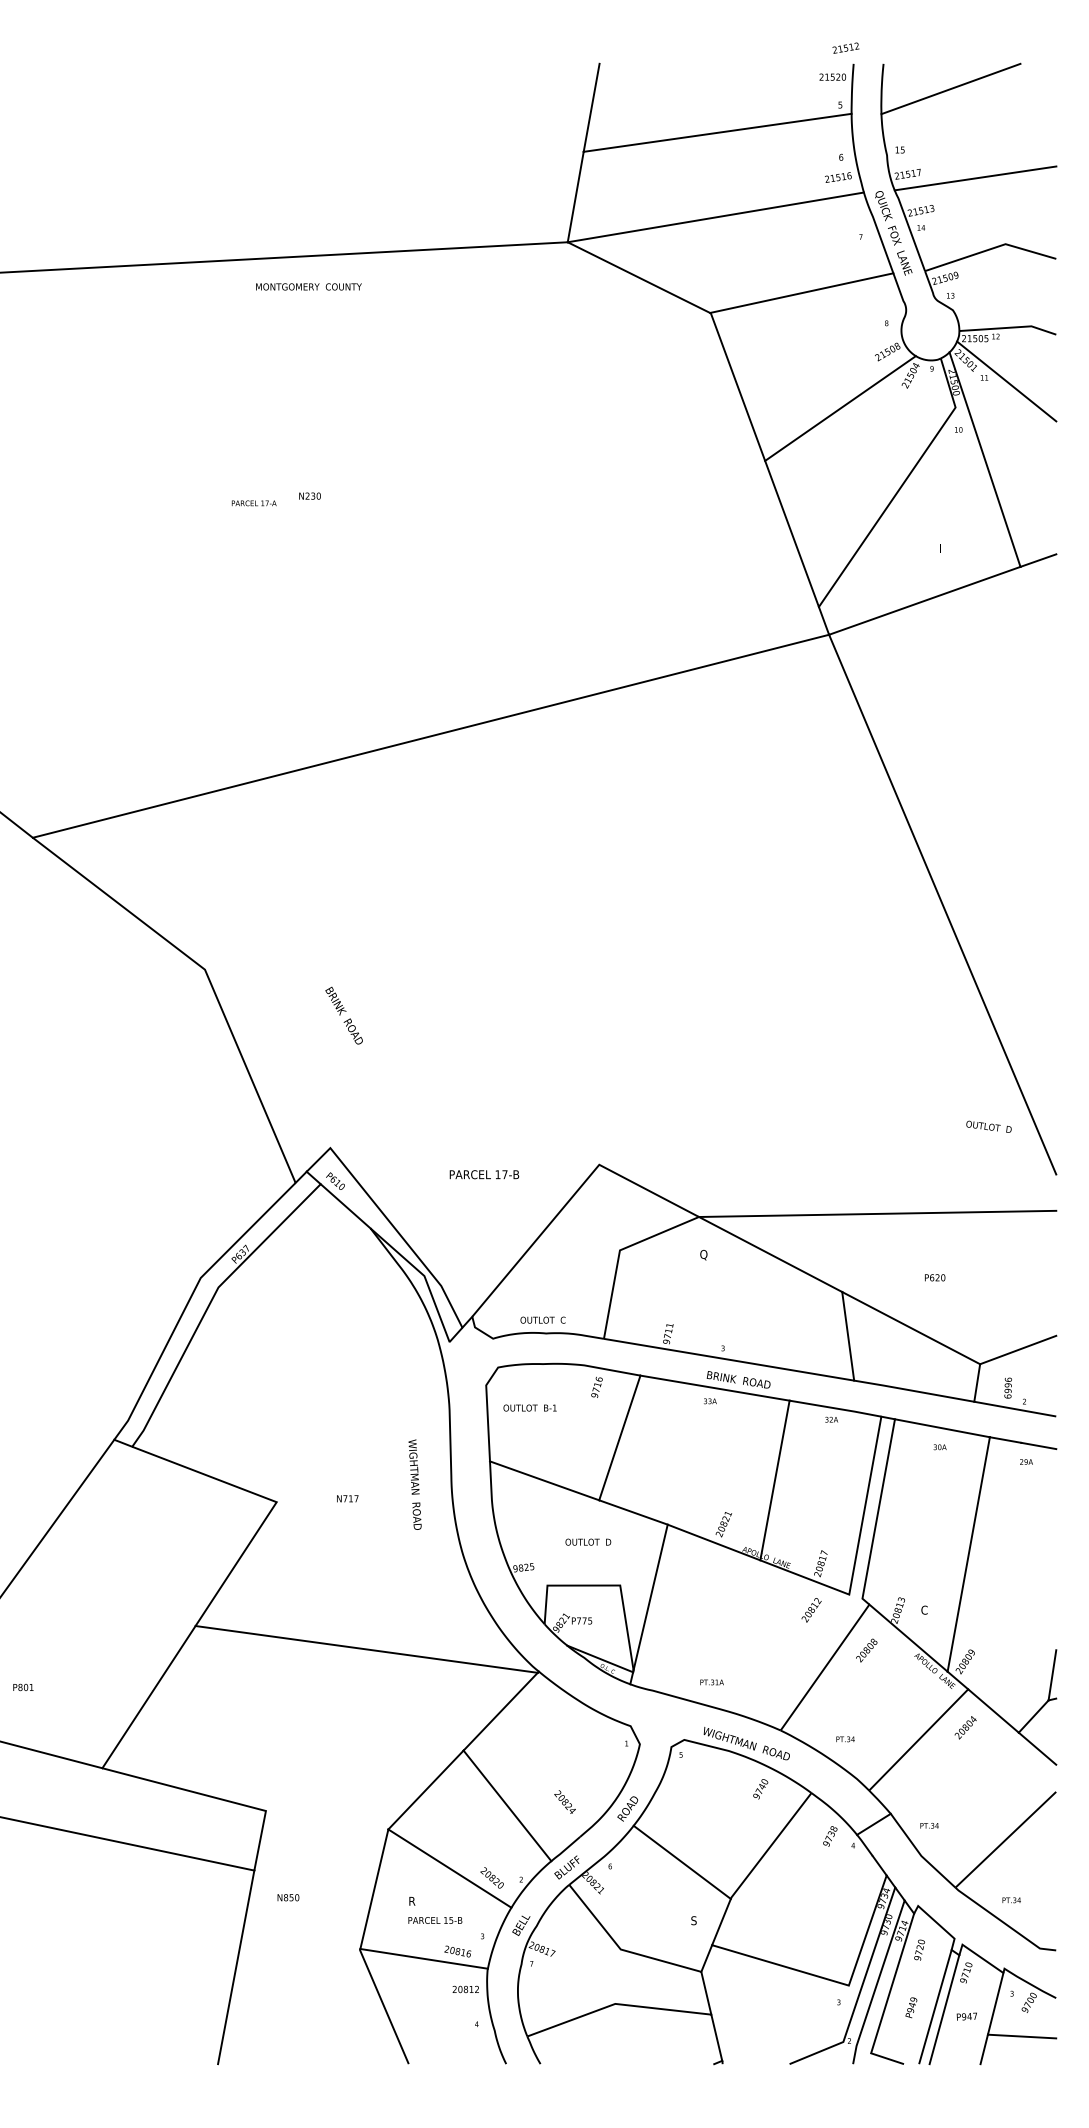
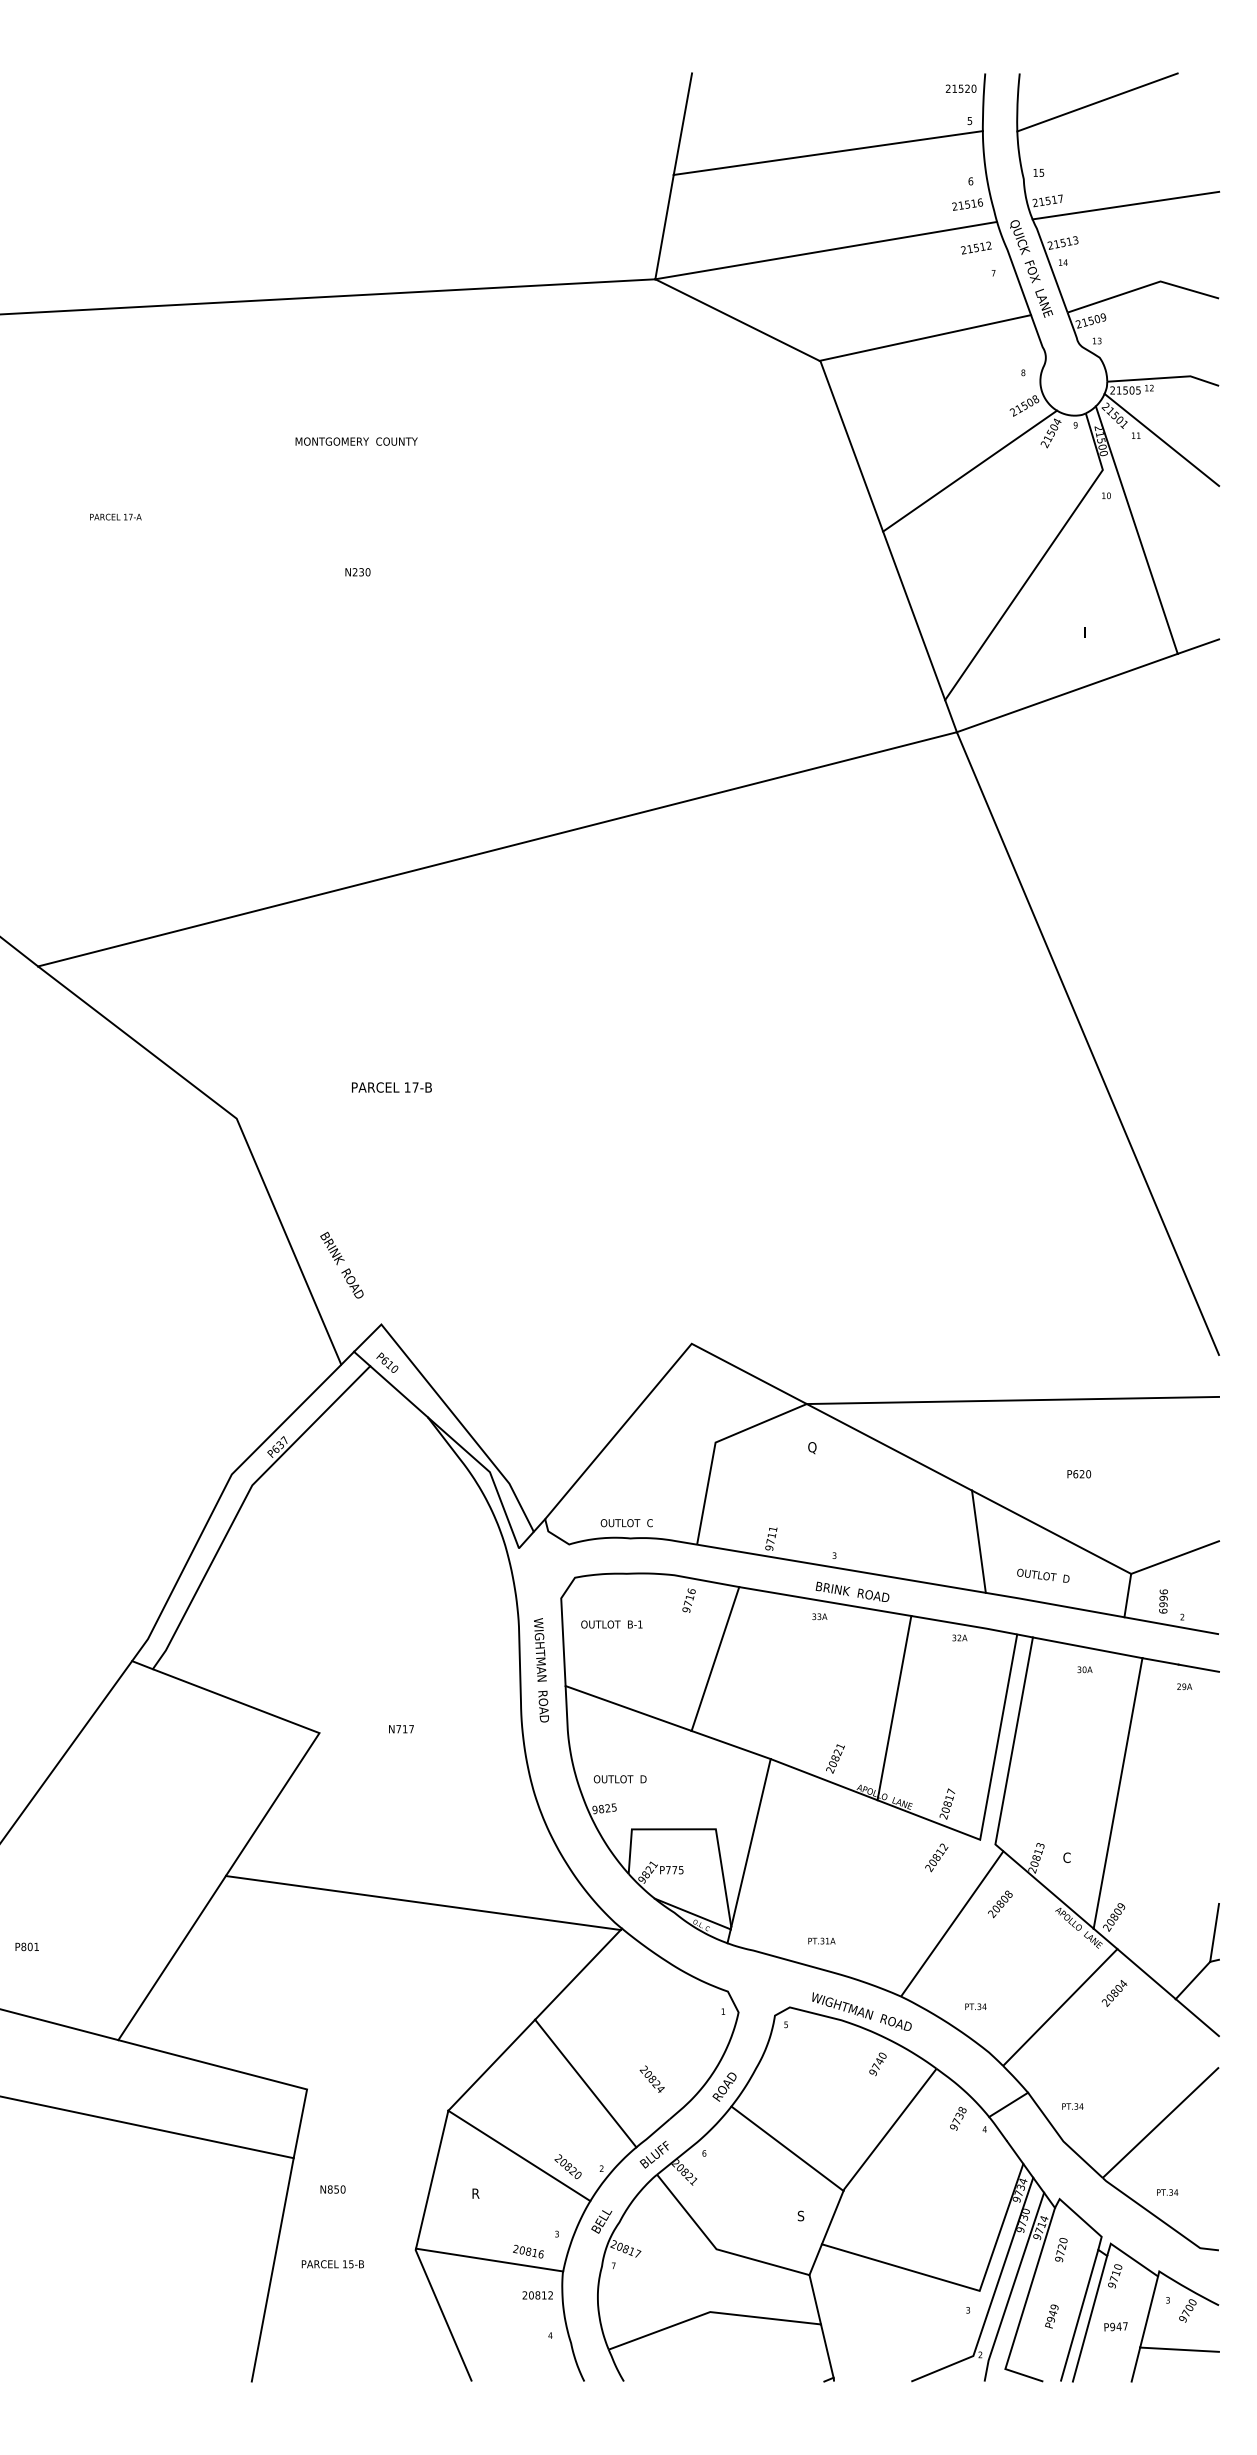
text: (845, 47) -> (975, 247), moved
text: (308, 286) -> (356, 441), moved
text: (253, 503) -> (115, 517), moved
text: (343, 1015) -> (341, 1265), moved
text: (988, 1126) -> (1042, 1575), moved
text: (484, 1174) -> (391, 1087), moved
text: (414, 1484) -> (540, 1670), moved
text: (588, 1541) -> (620, 1778), moved
text: (435, 1920) -> (333, 2264), moved

